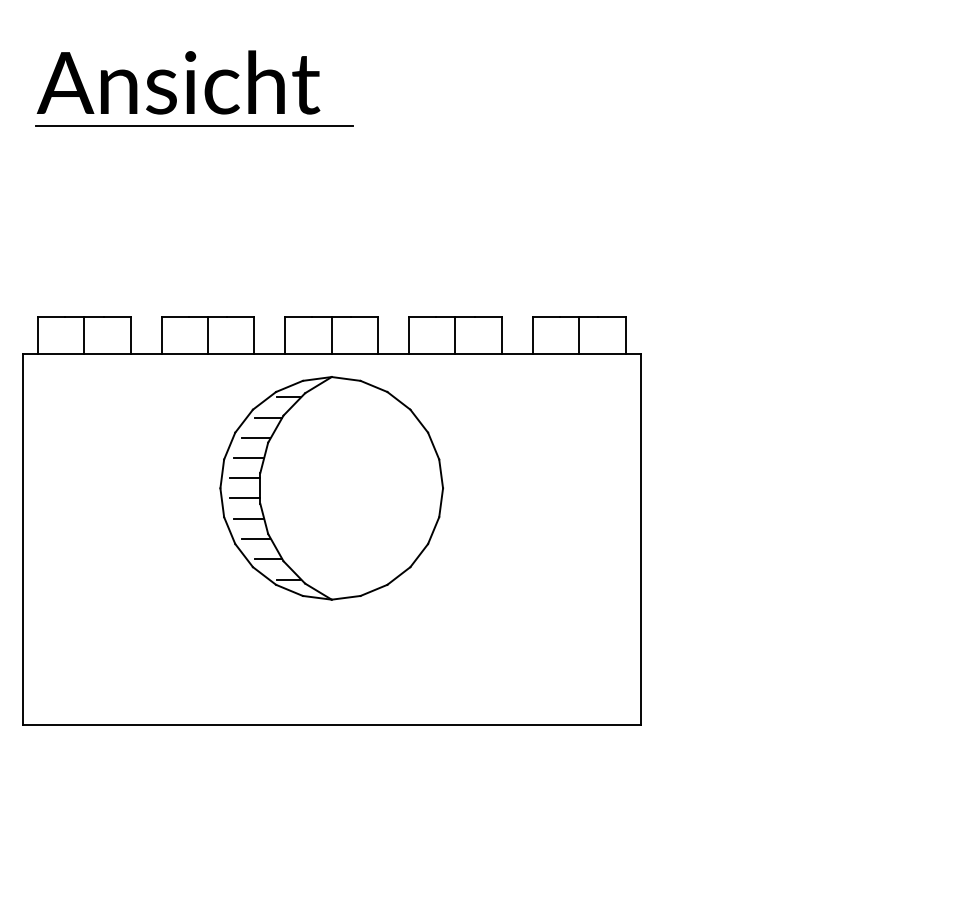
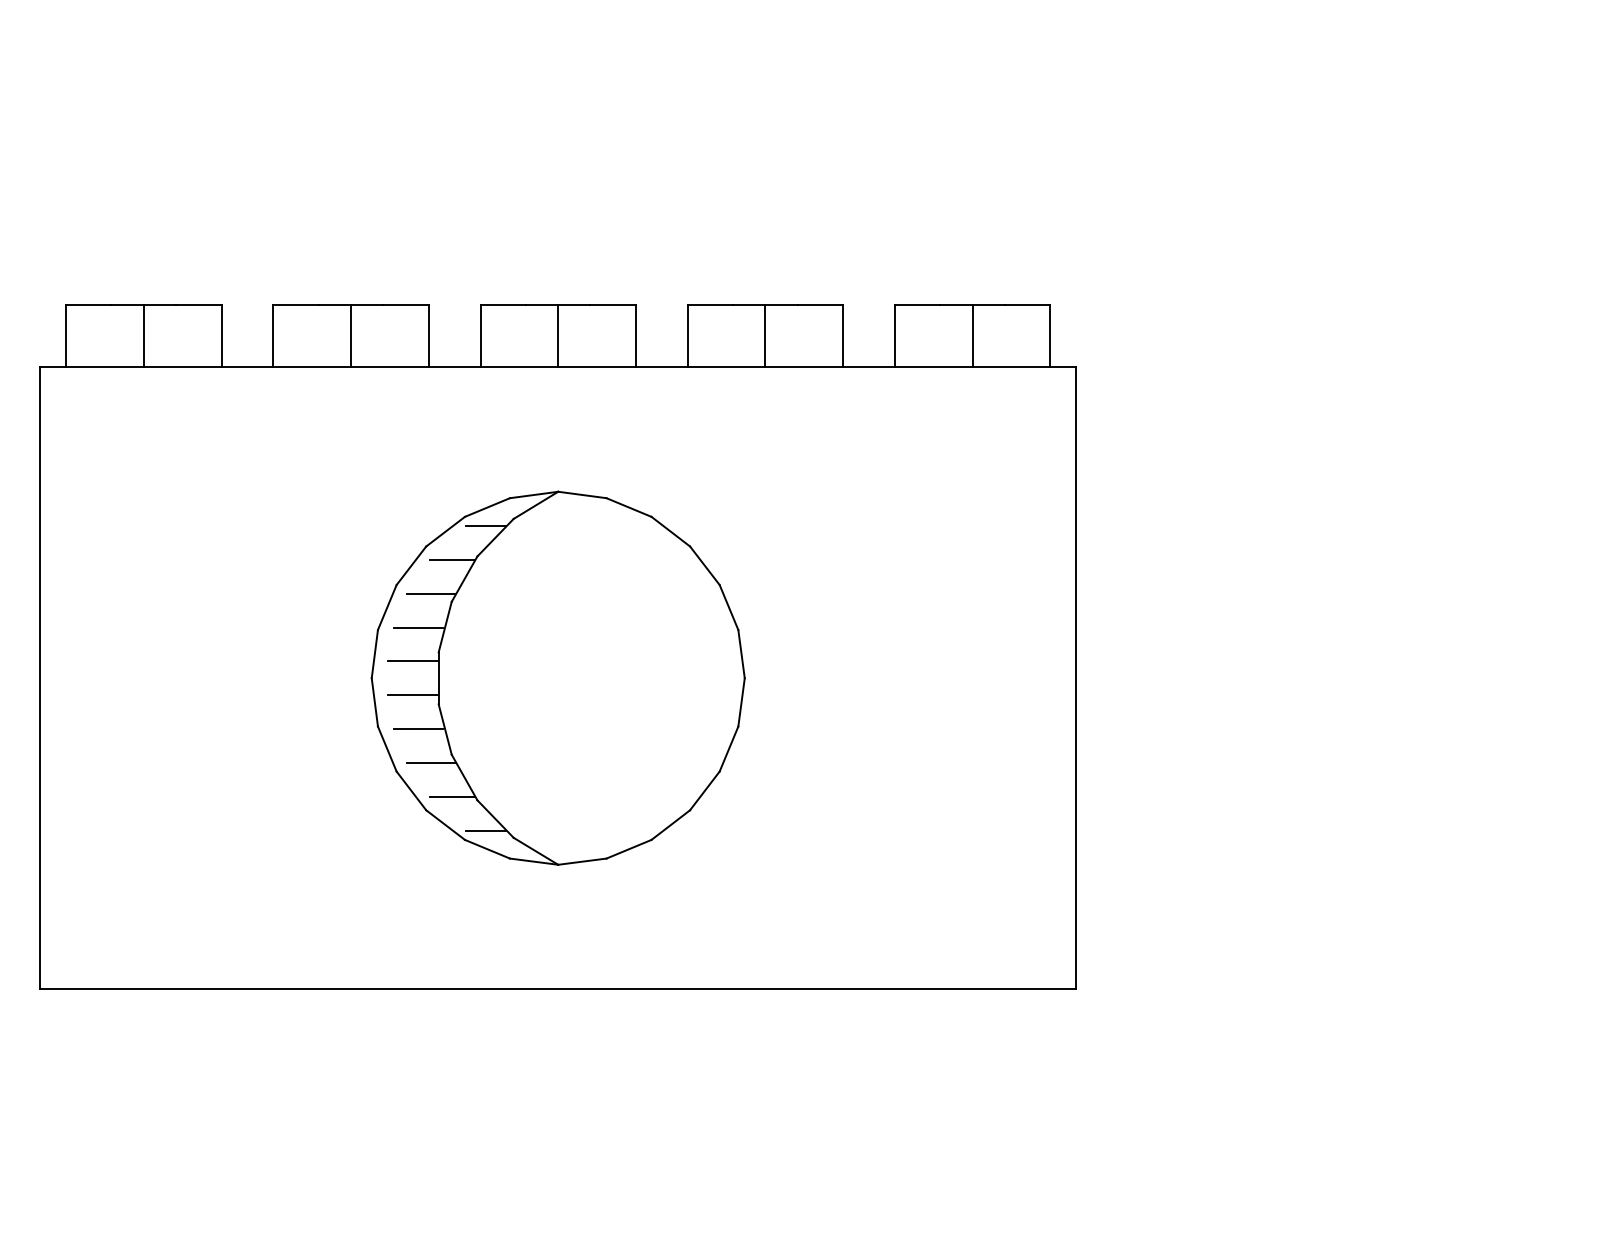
part: (331, 488) -> (557, 678), moved

